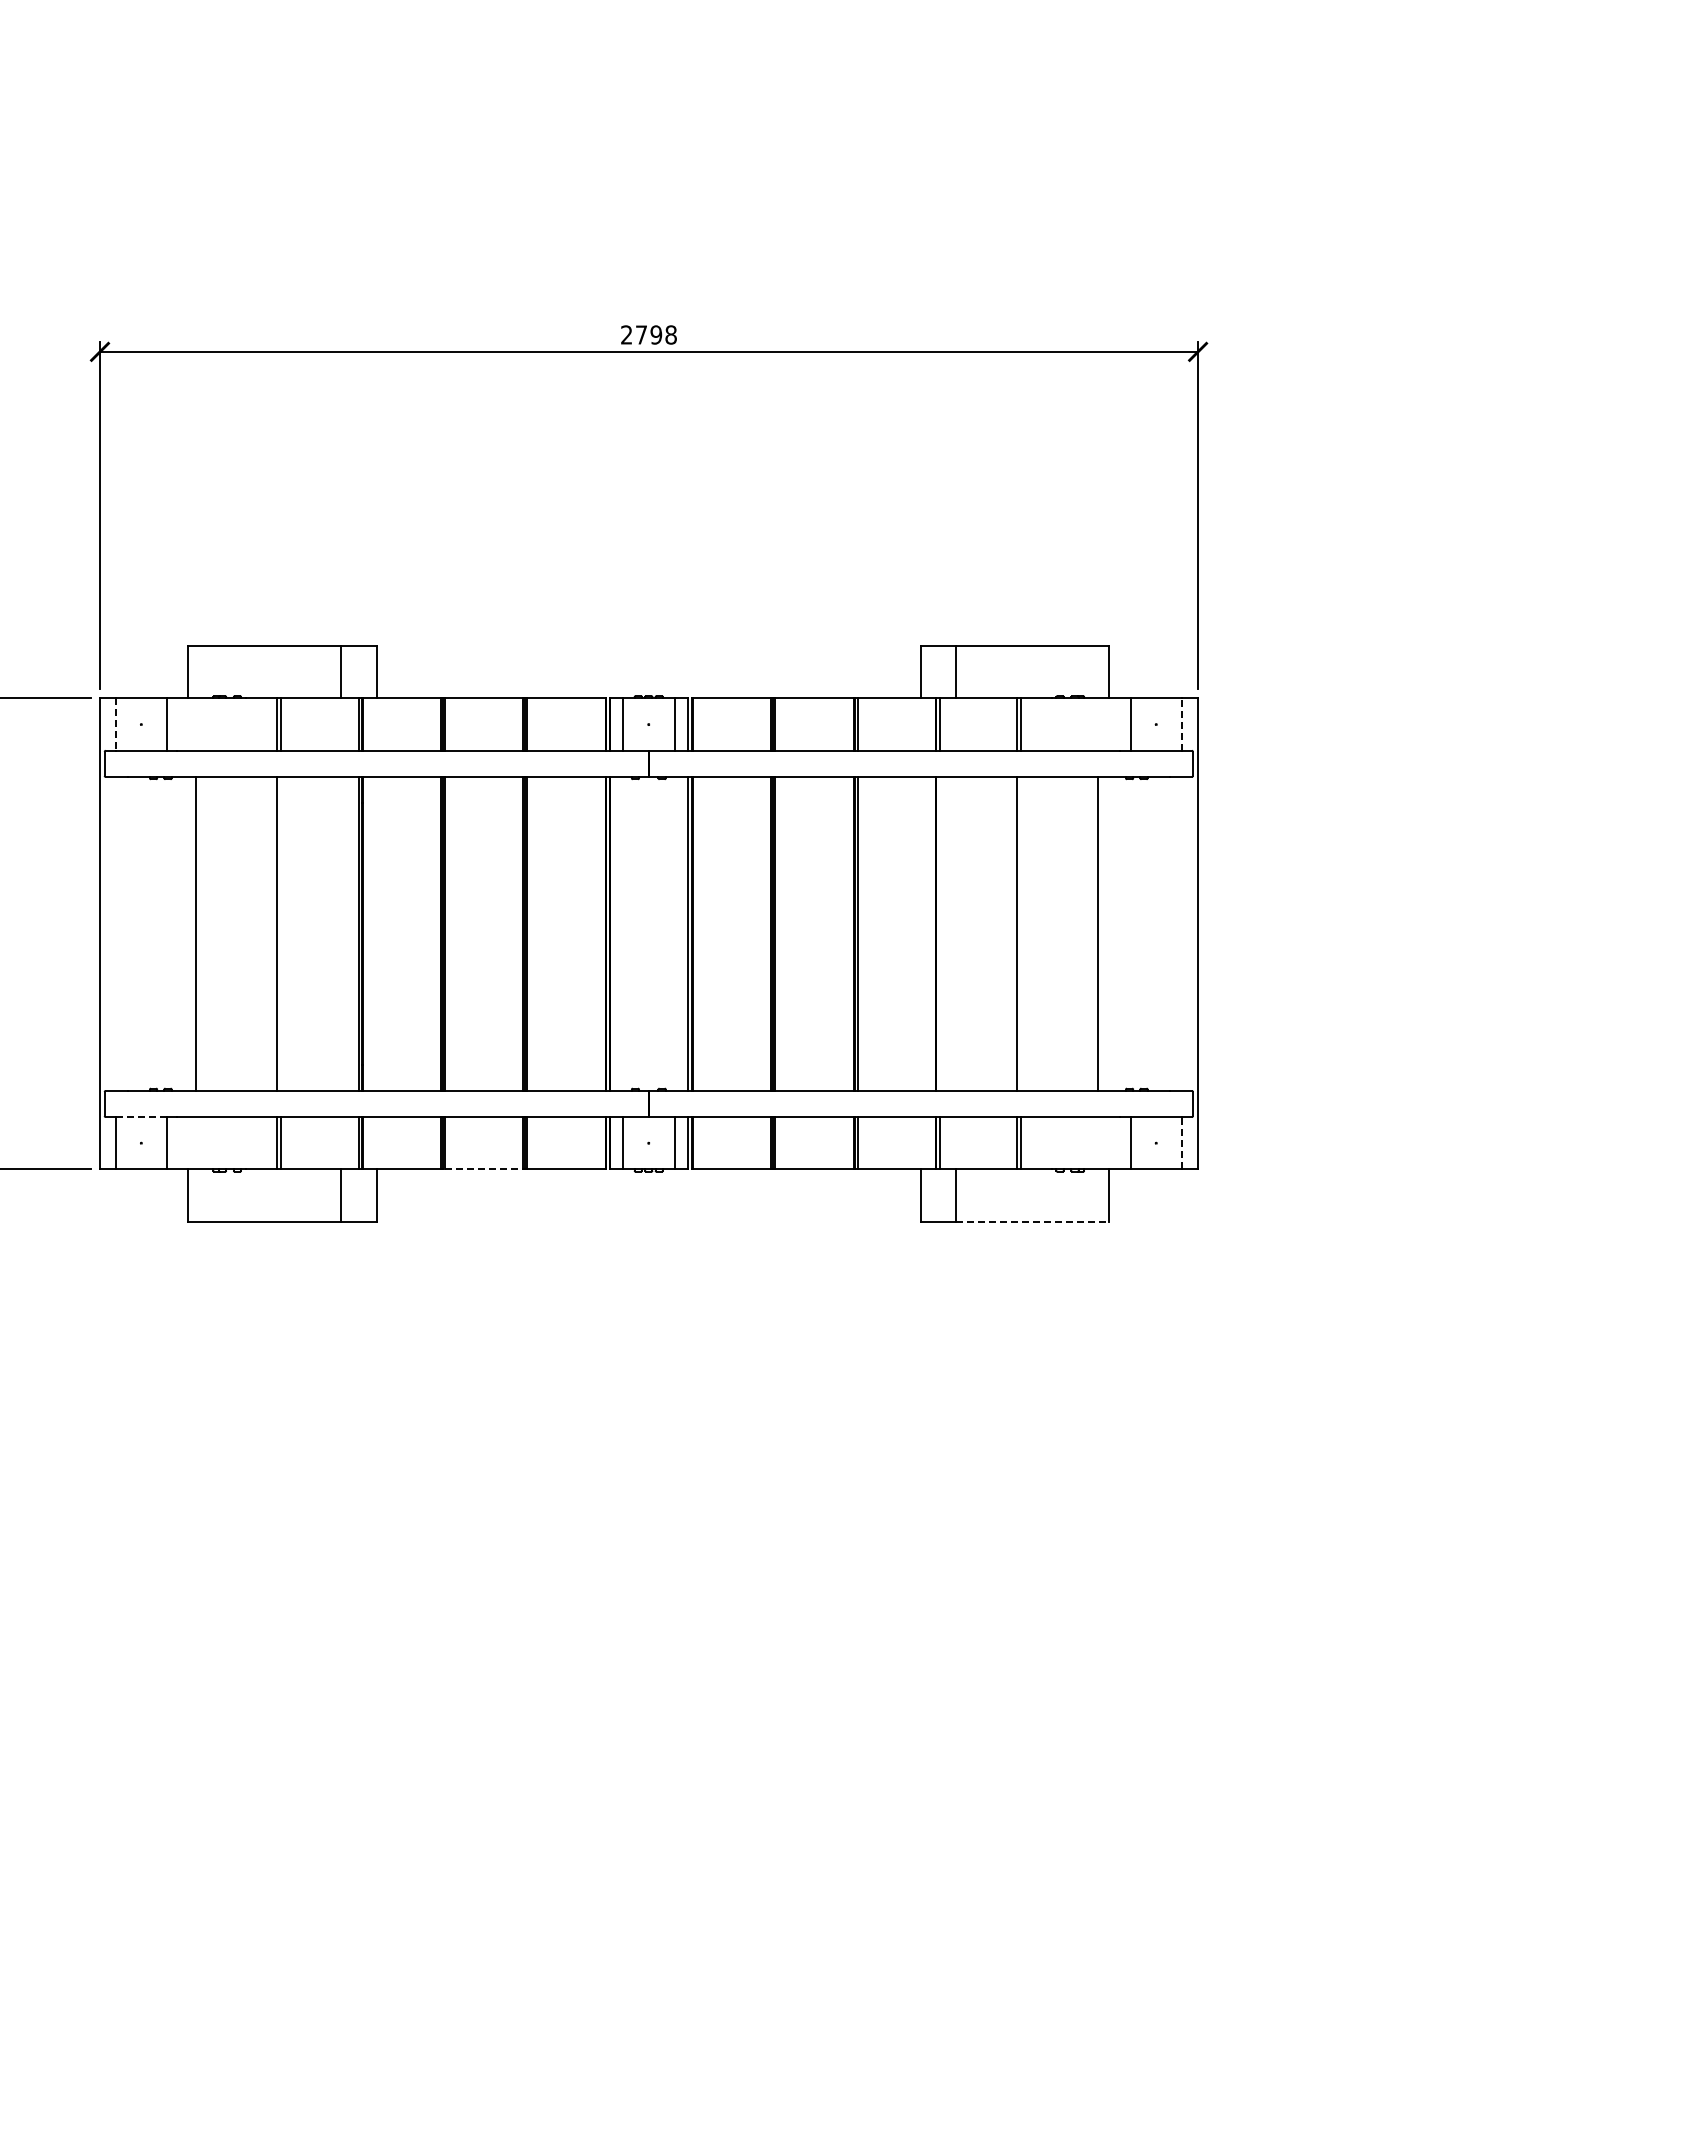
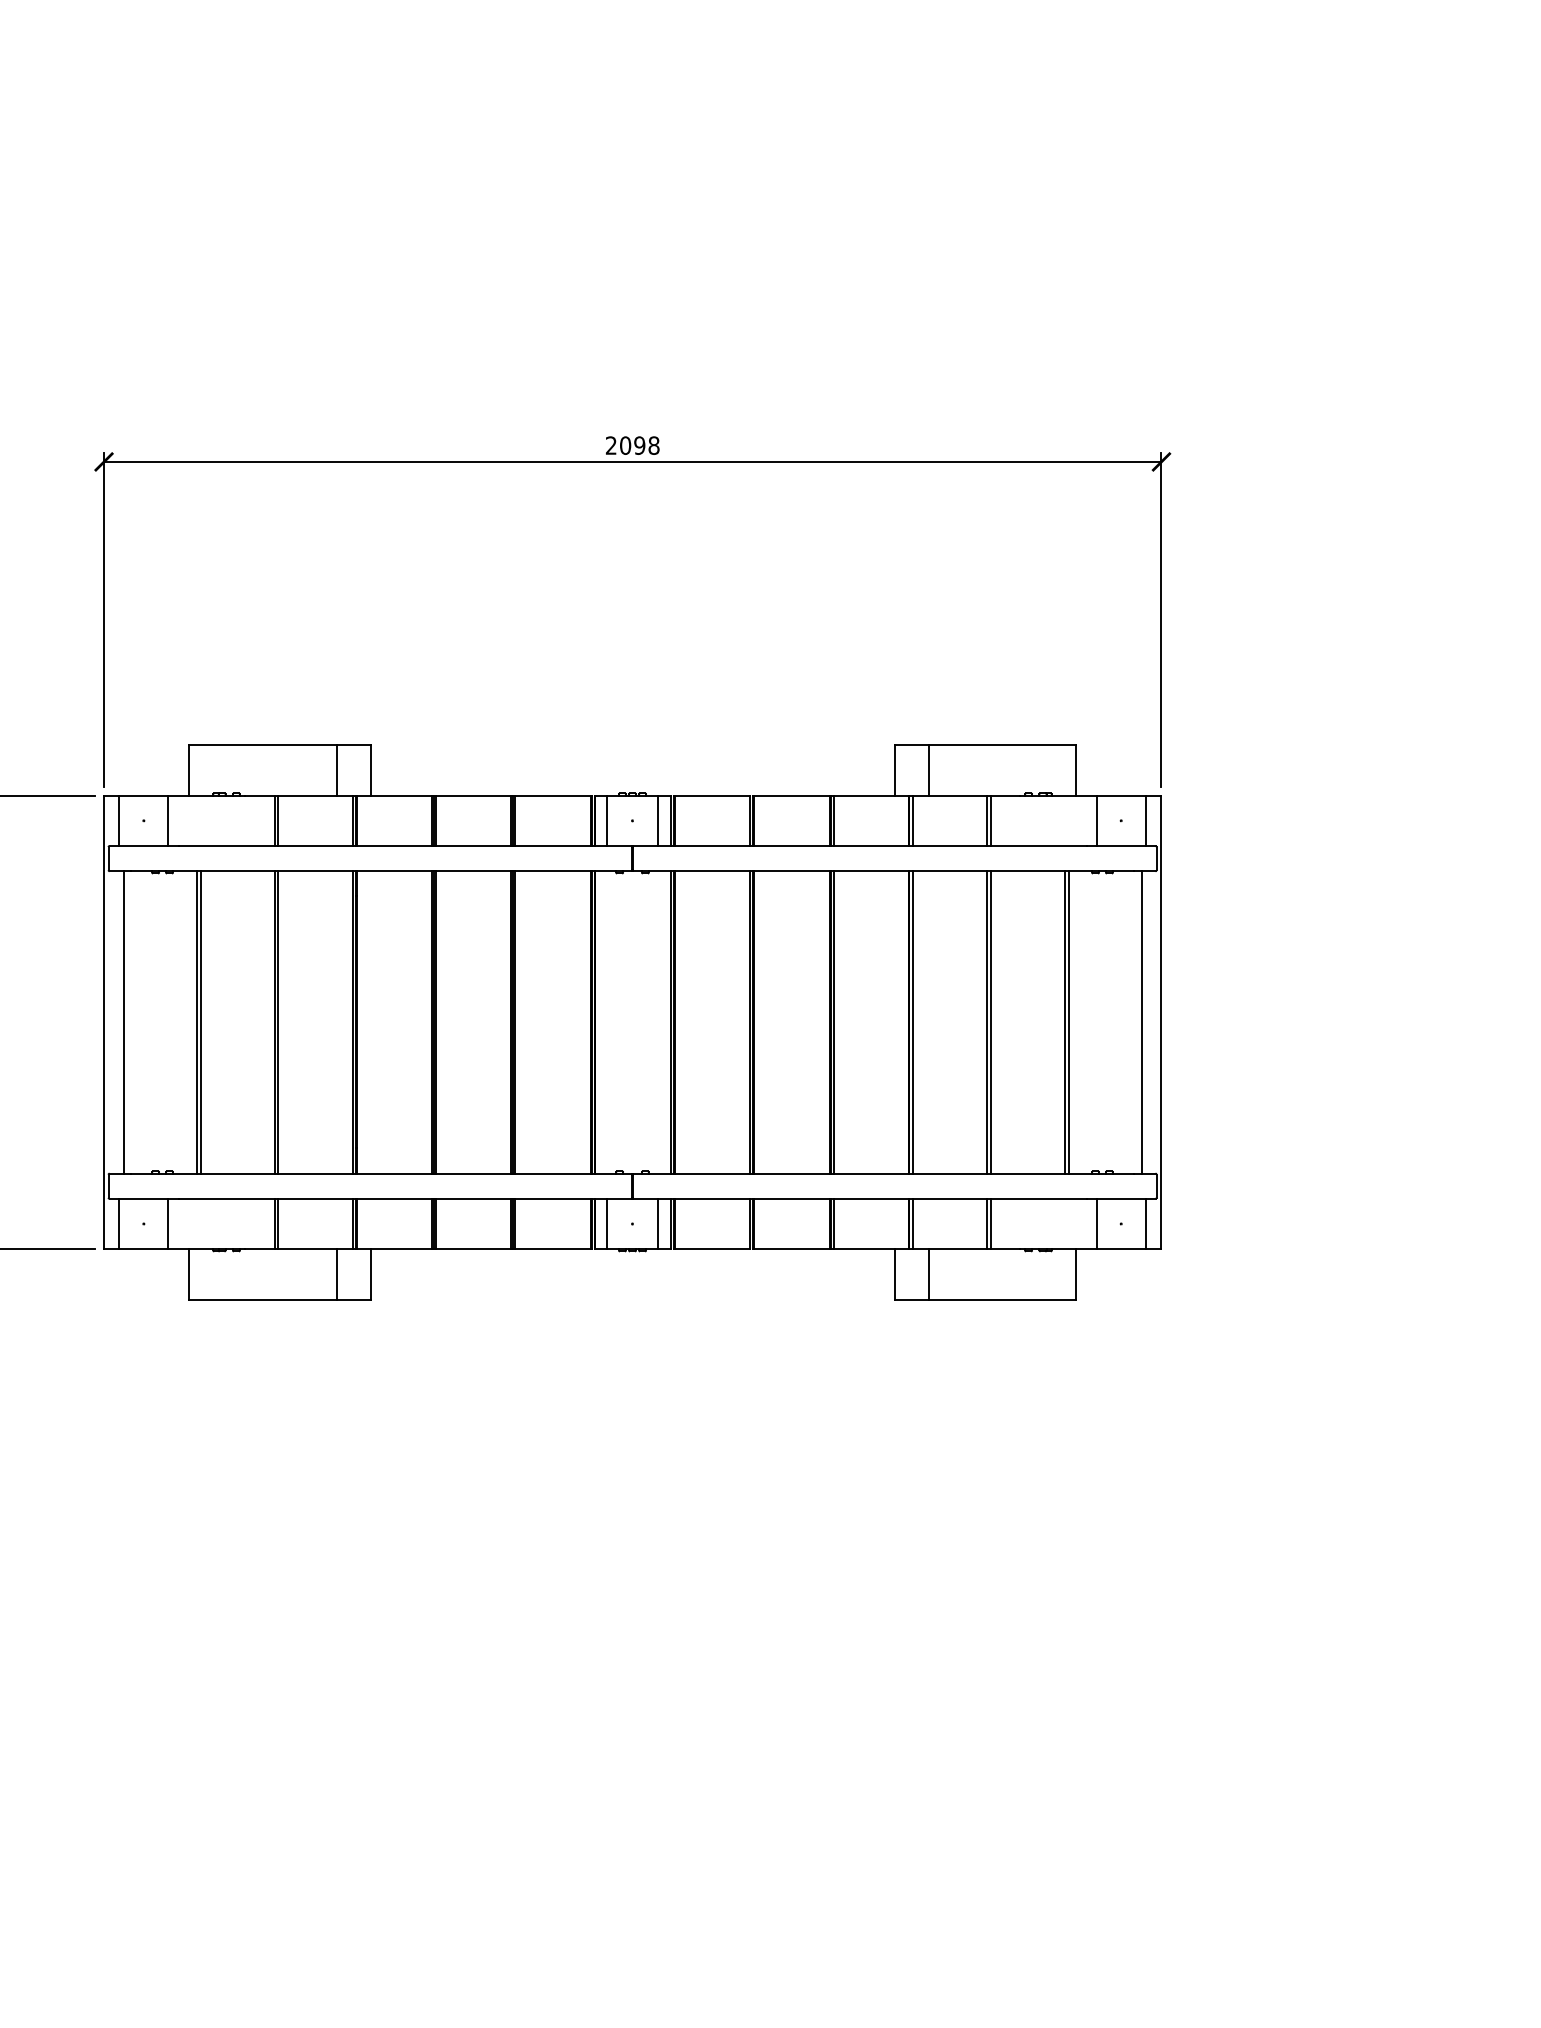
text: (641, 334) -> (625, 445), 2798 -> 2098
line: (1181, 724) -> (1145, 820), dashed -> solid
line: (115, 725) -> (118, 821), dashed -> solid
line: (120, 933) -> (123, 1022), added
line: (200, 933) -> (200, 1022), added
line: (281, 933) -> (278, 1022), added
line: (939, 933) -> (912, 1022), added
line: (1021, 933) -> (991, 1022), added
line: (1102, 933) -> (1069, 1022), added
line: (1177, 933) -> (1141, 1022), added
line: (140, 1117) -> (143, 1199), dashed -> solid
line: (1181, 1142) -> (1145, 1223), dashed -> solid
line: (484, 1169) -> (474, 1249), dashed -> solid
line: (1033, 1221) -> (1003, 1299), dashed -> solid

